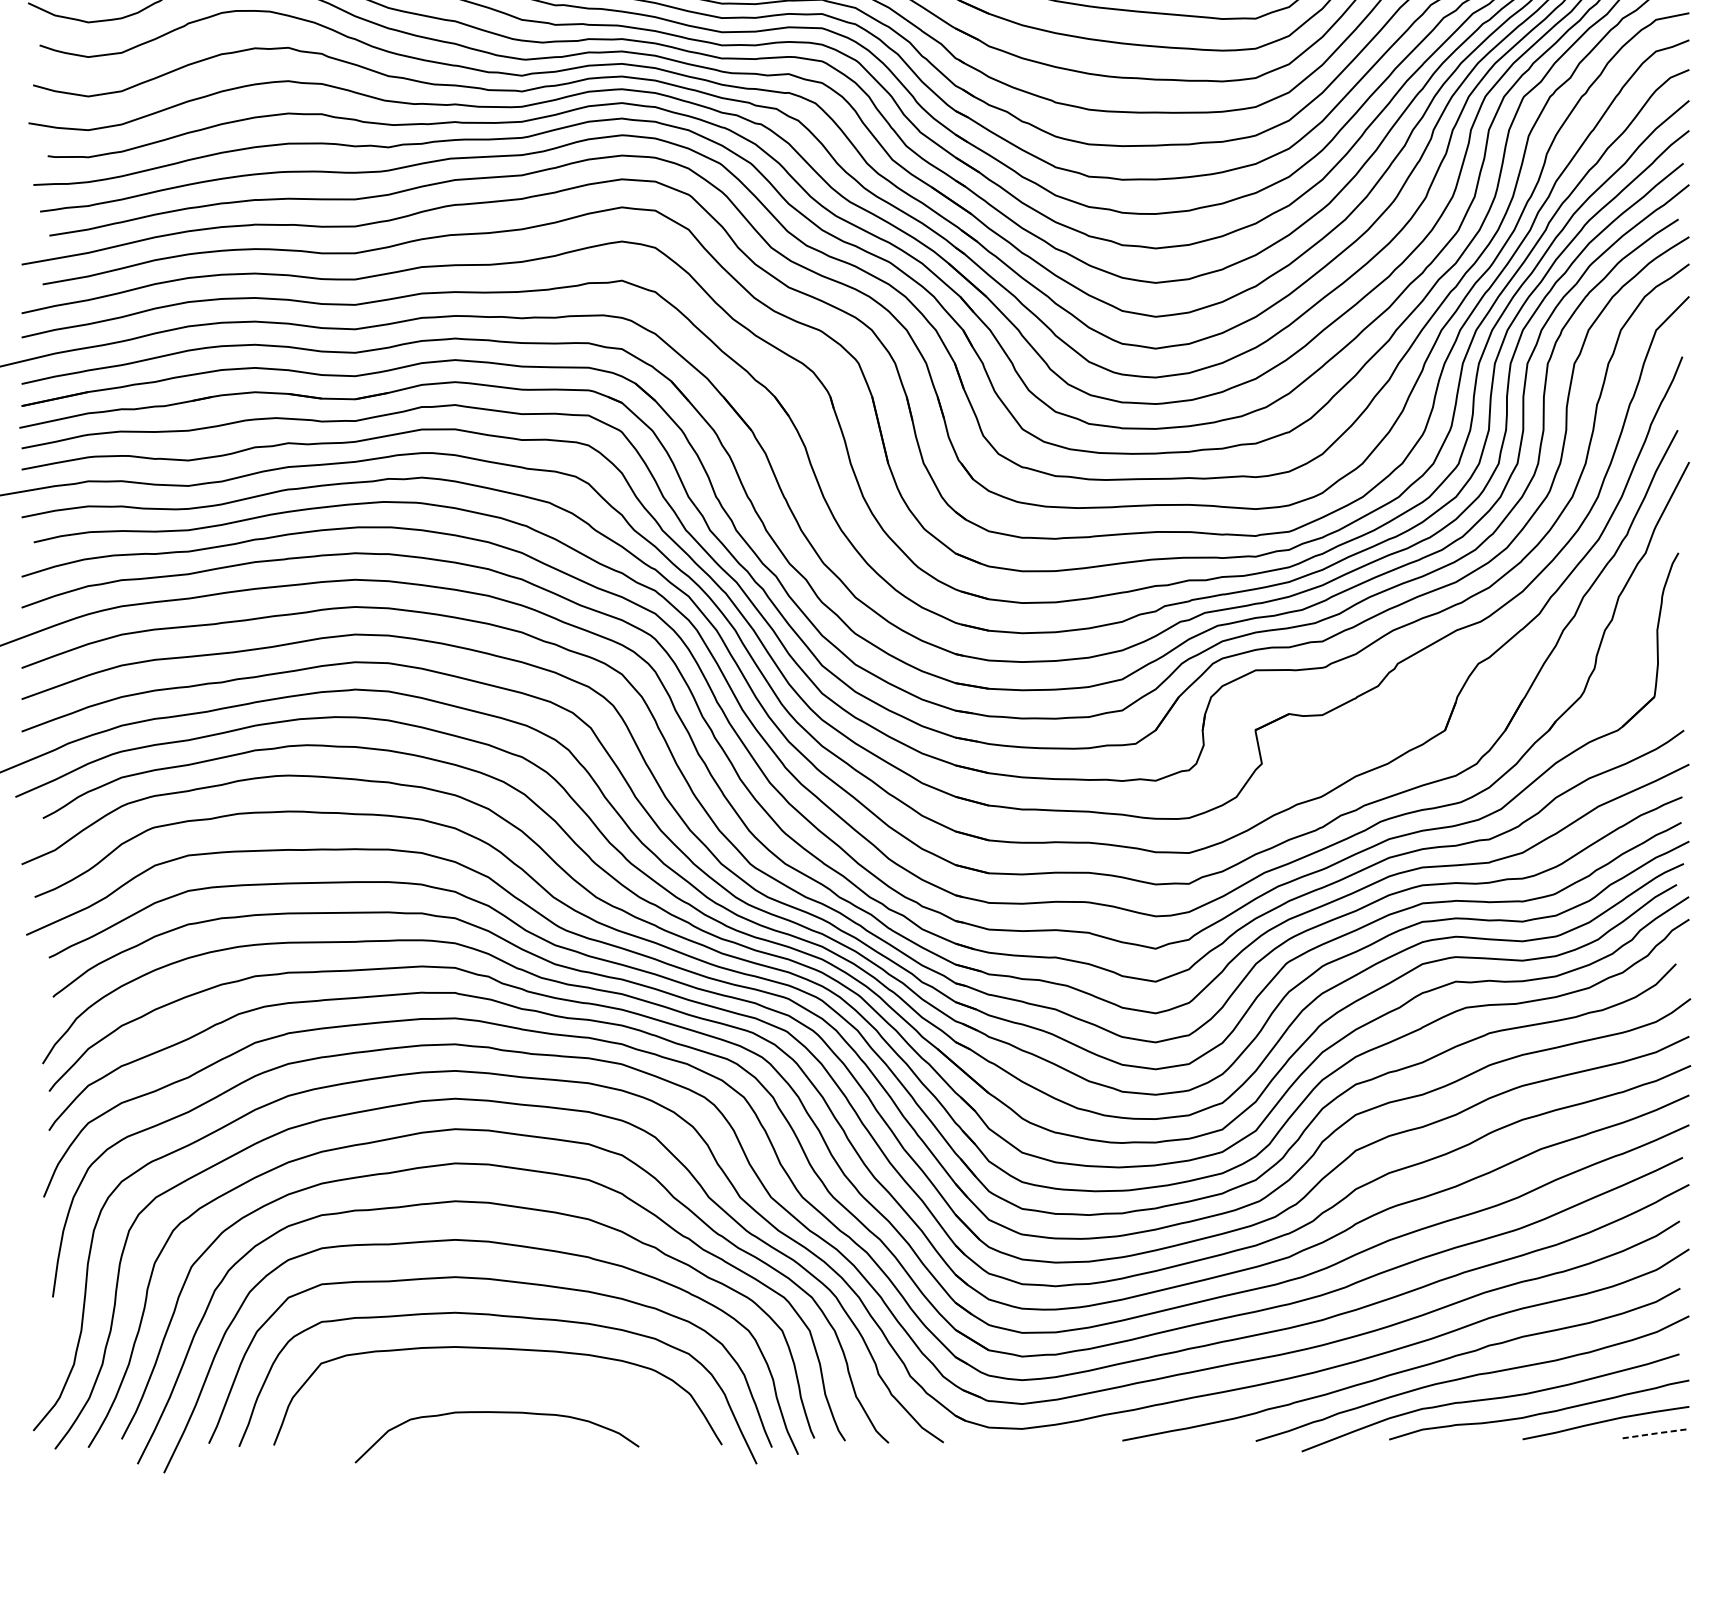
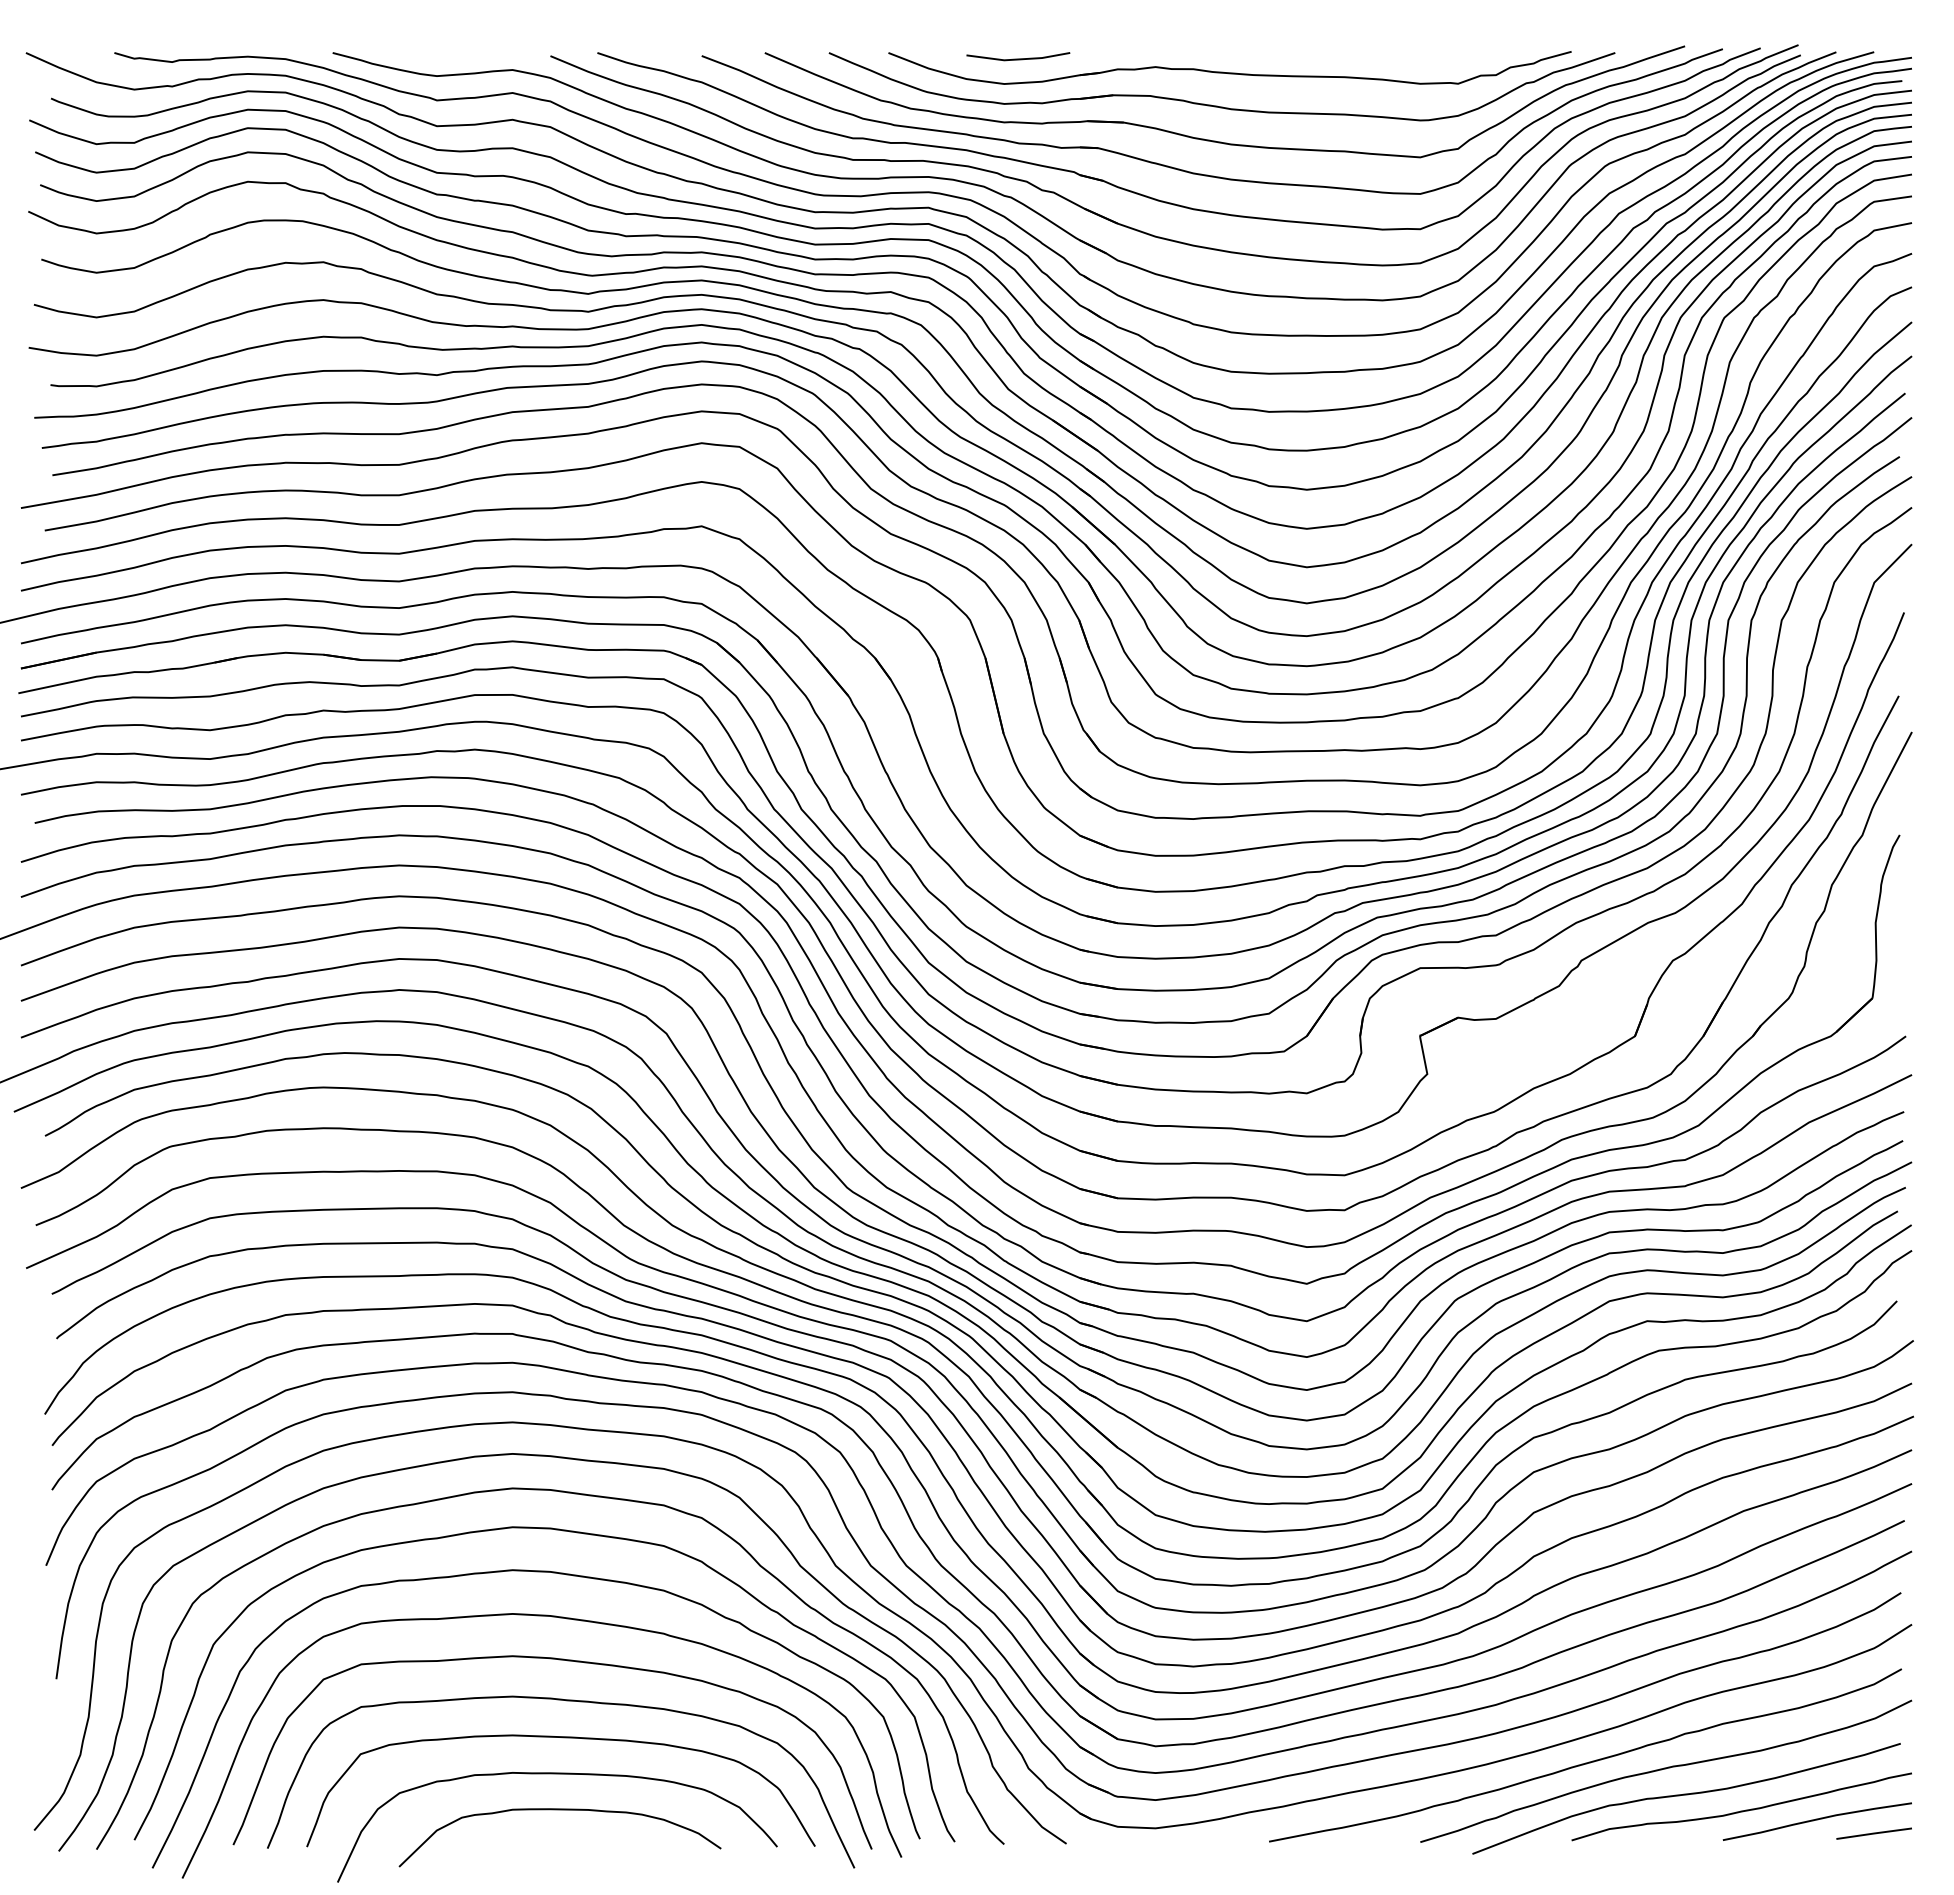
curve: (494, 1381) -> (557, 1774), added
line: (1656, 1433) -> (1874, 1833), dashed -> solid

